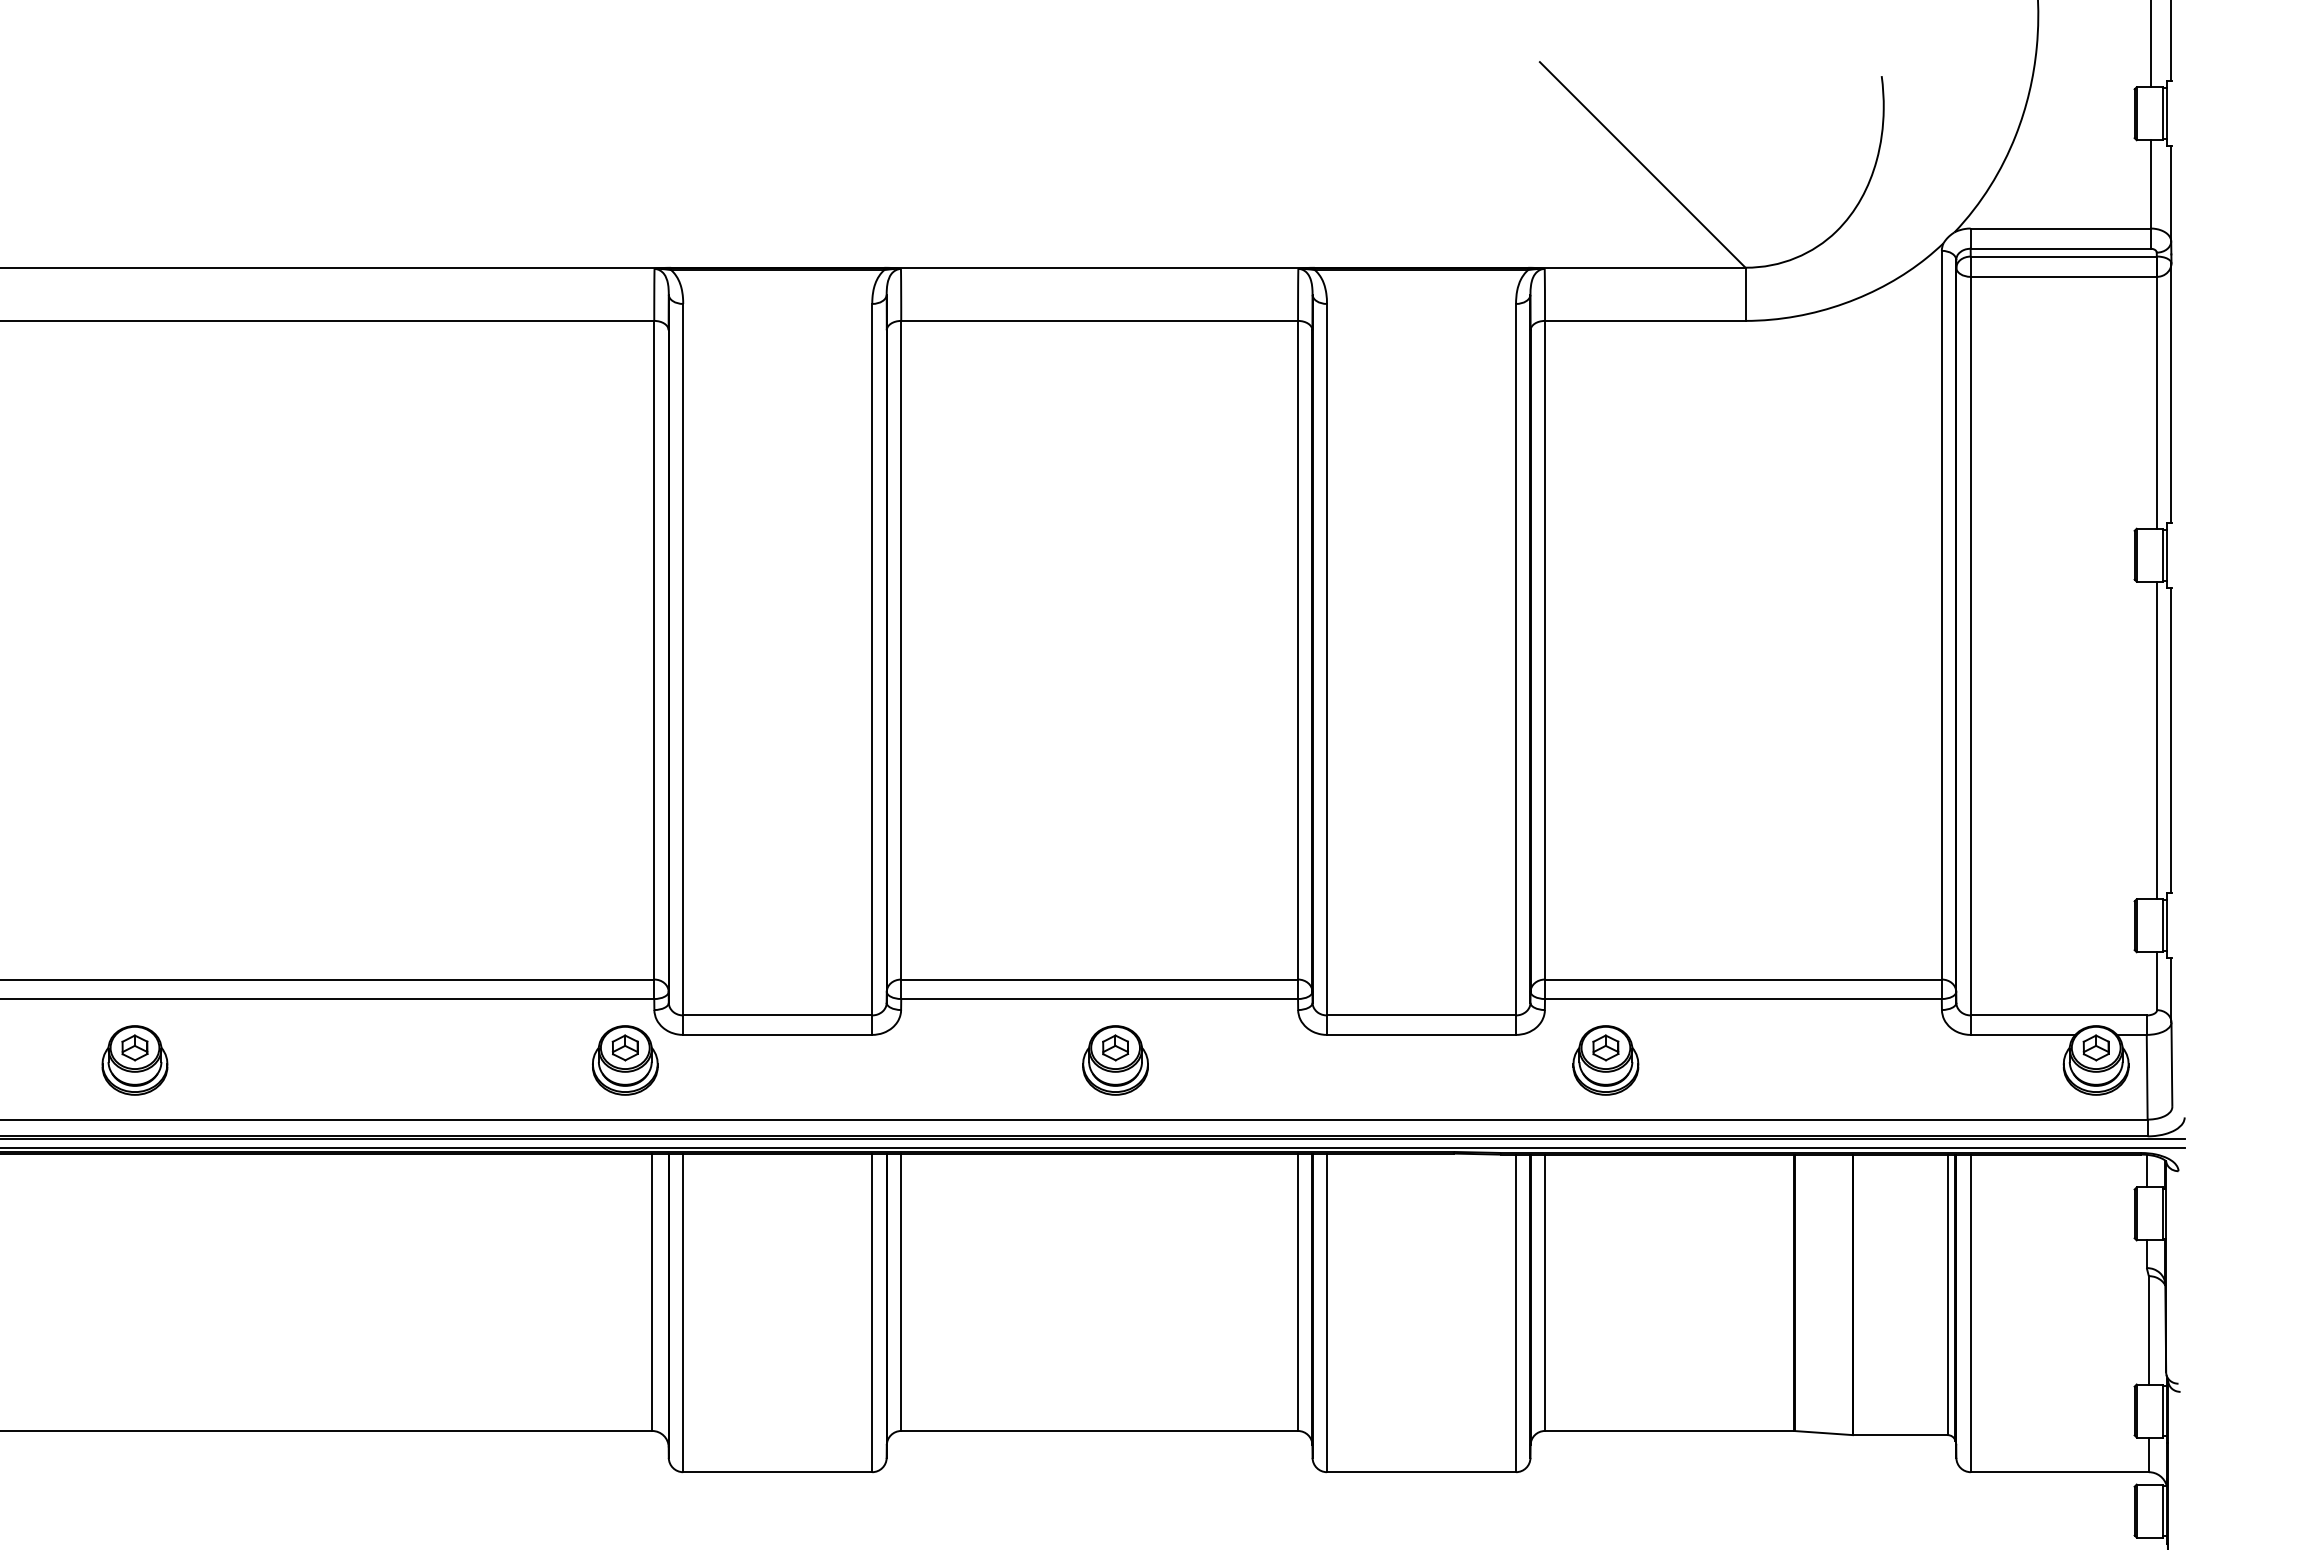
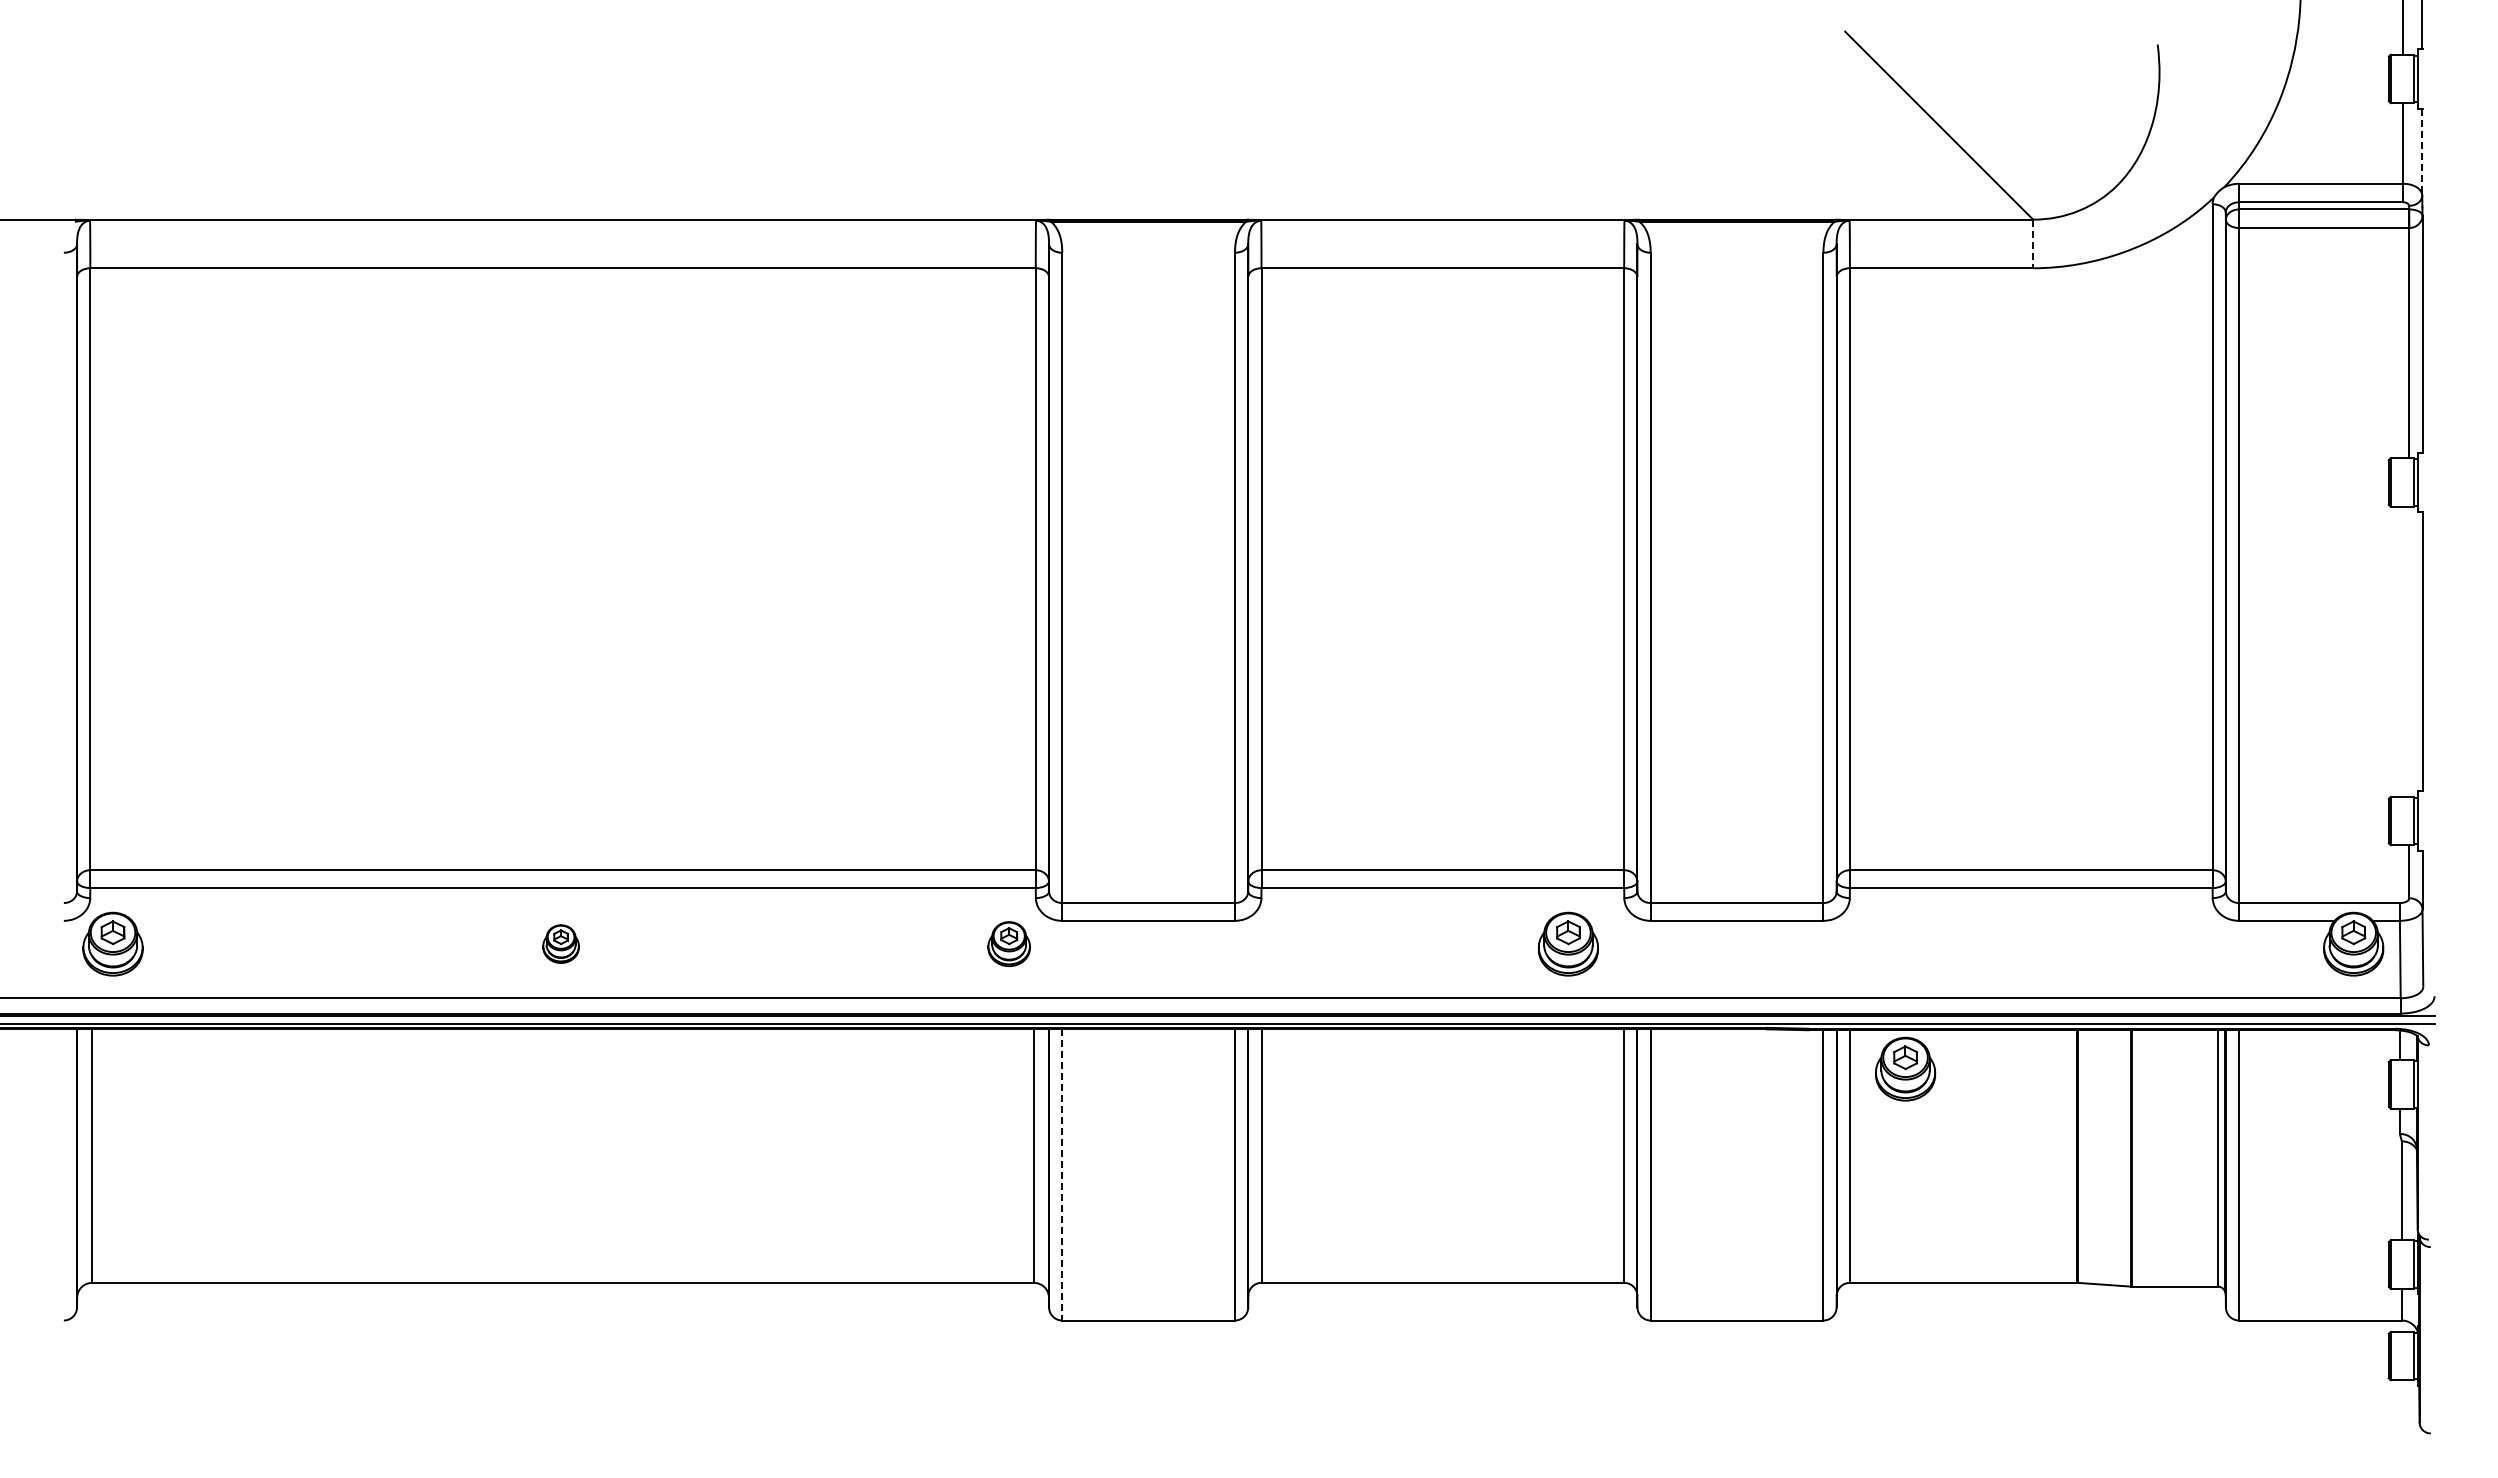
line: (2171, 194) -> (2422, 152), solid -> dashed
line: (1745, 294) -> (2033, 244), solid -> dashed
line: (2157, 740) -> (2409, 651), removed
part: (134, 1059) -> (560, 943), size x0.6
part: (624, 1059) -> (1008, 943), size x0.7
part: (1114, 1059) -> (1567, 943), moved
part: (1605, 1059) -> (1905, 1068), moved
line: (683, 1312) -> (1062, 1174), solid -> dashed

